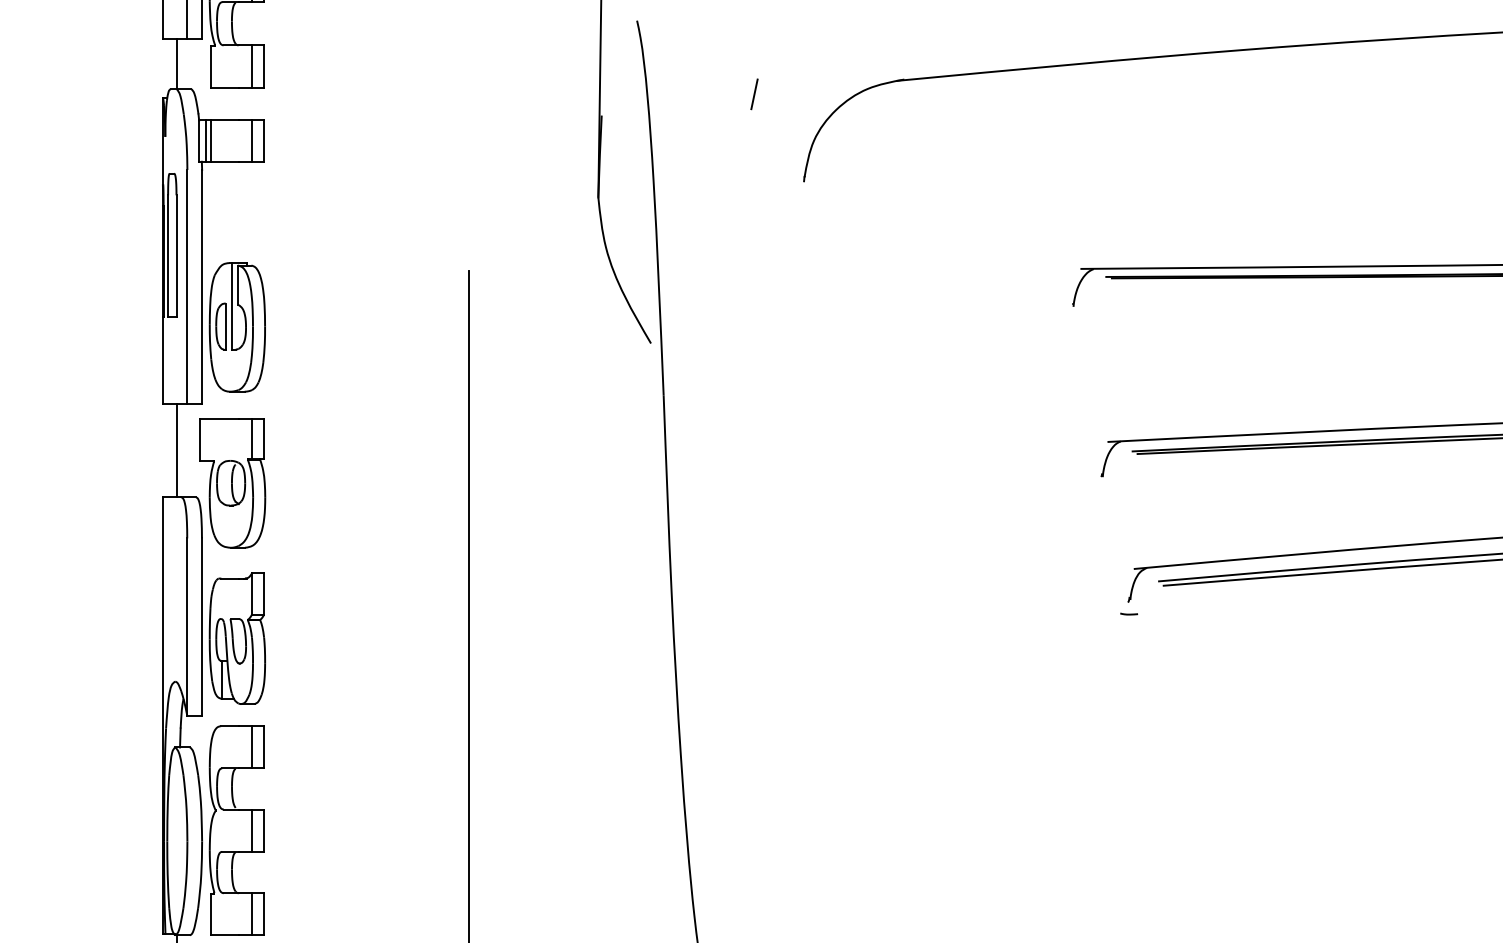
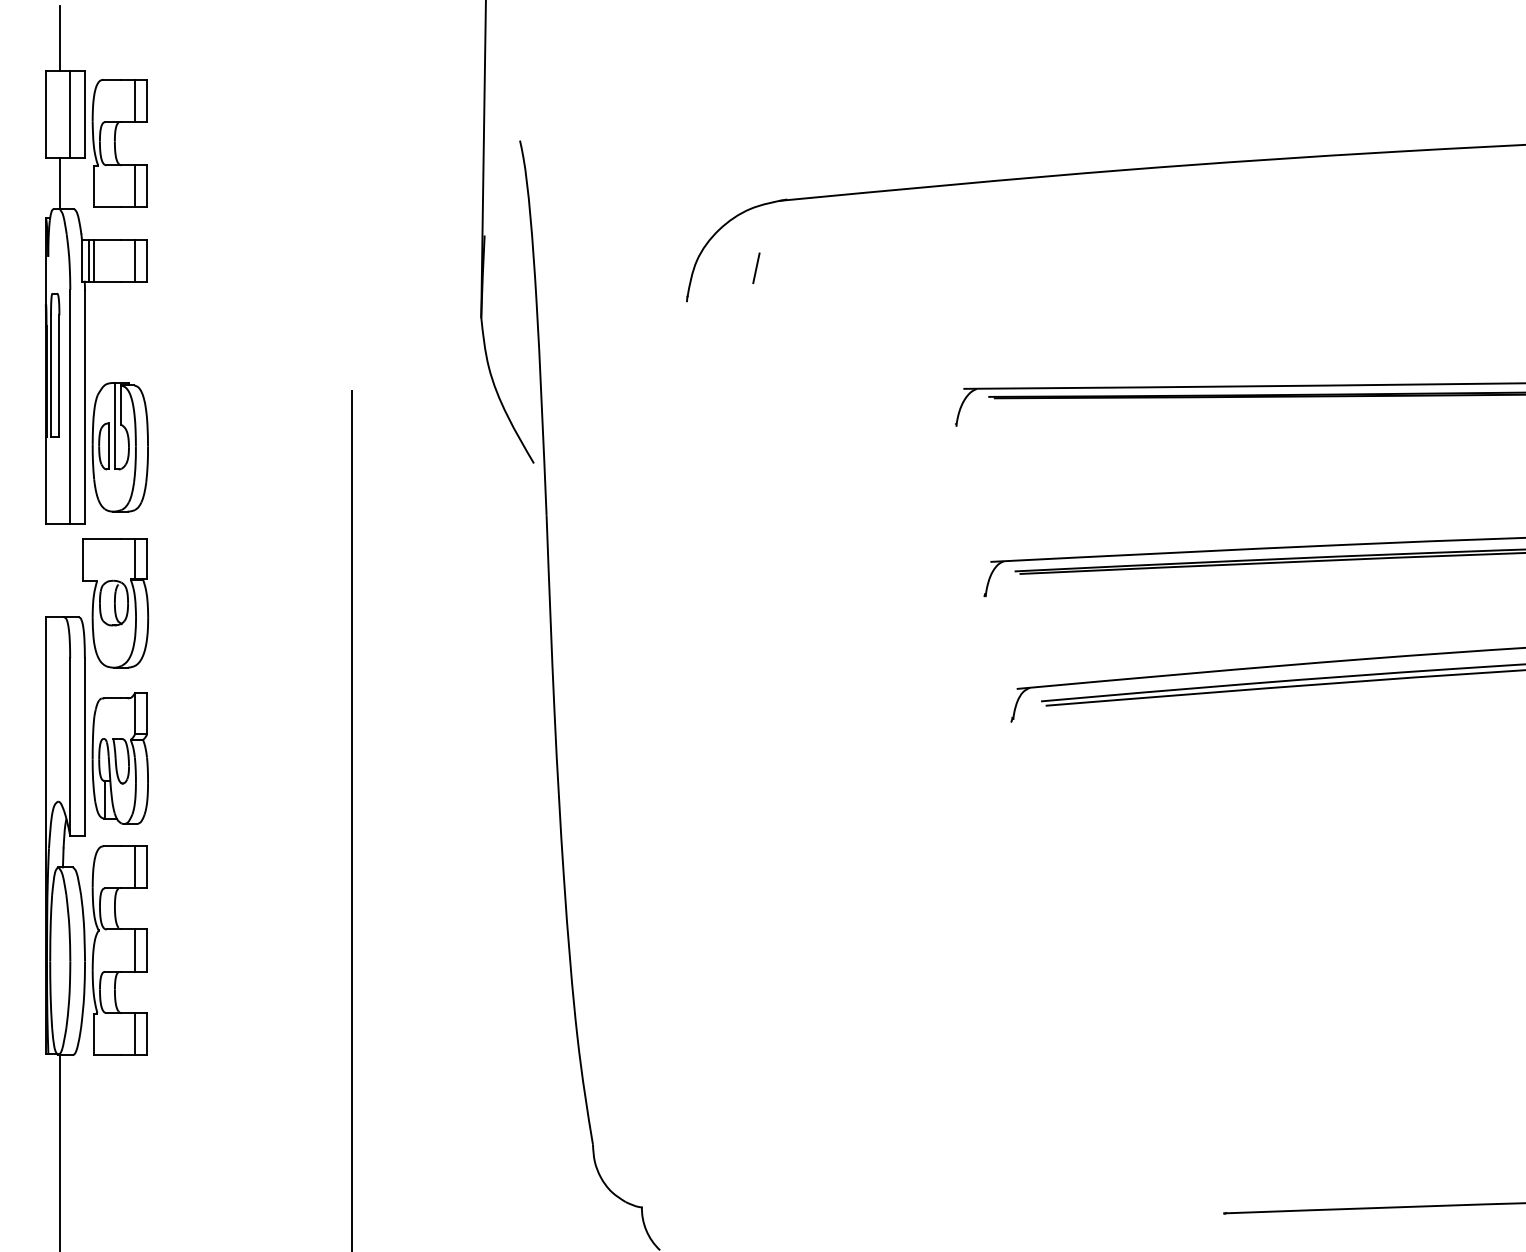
line: (754, 94) -> (756, 268), moved
line: (177, 450) -> (60, 570), removed
line: (1128, 613) -> (1011, 733), removed

